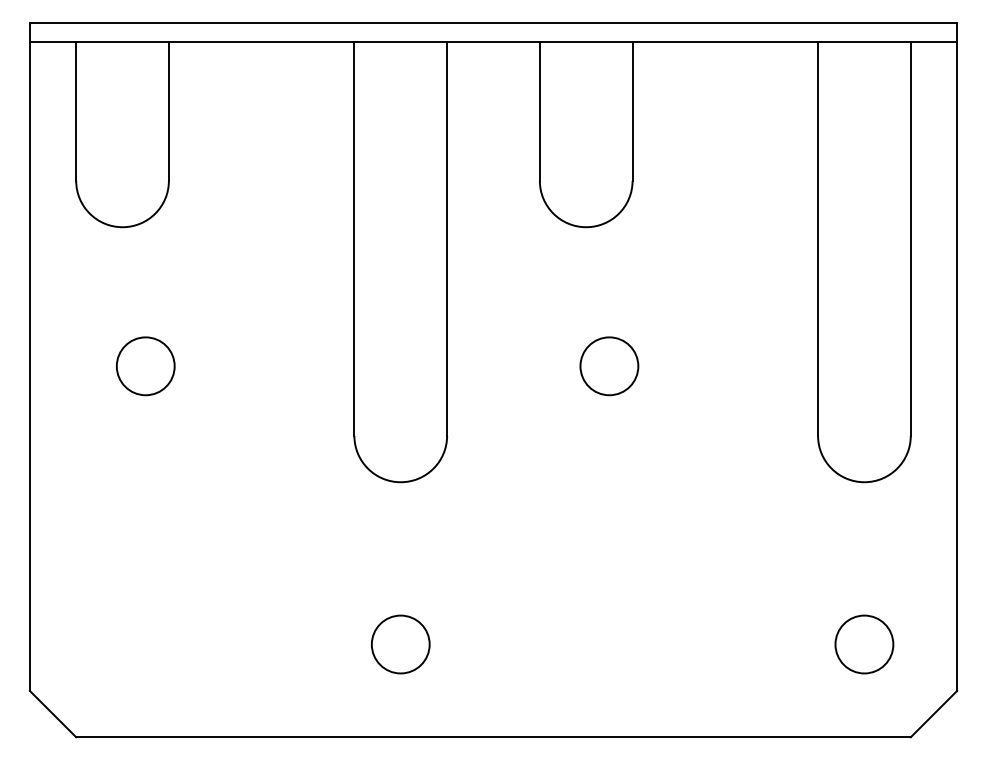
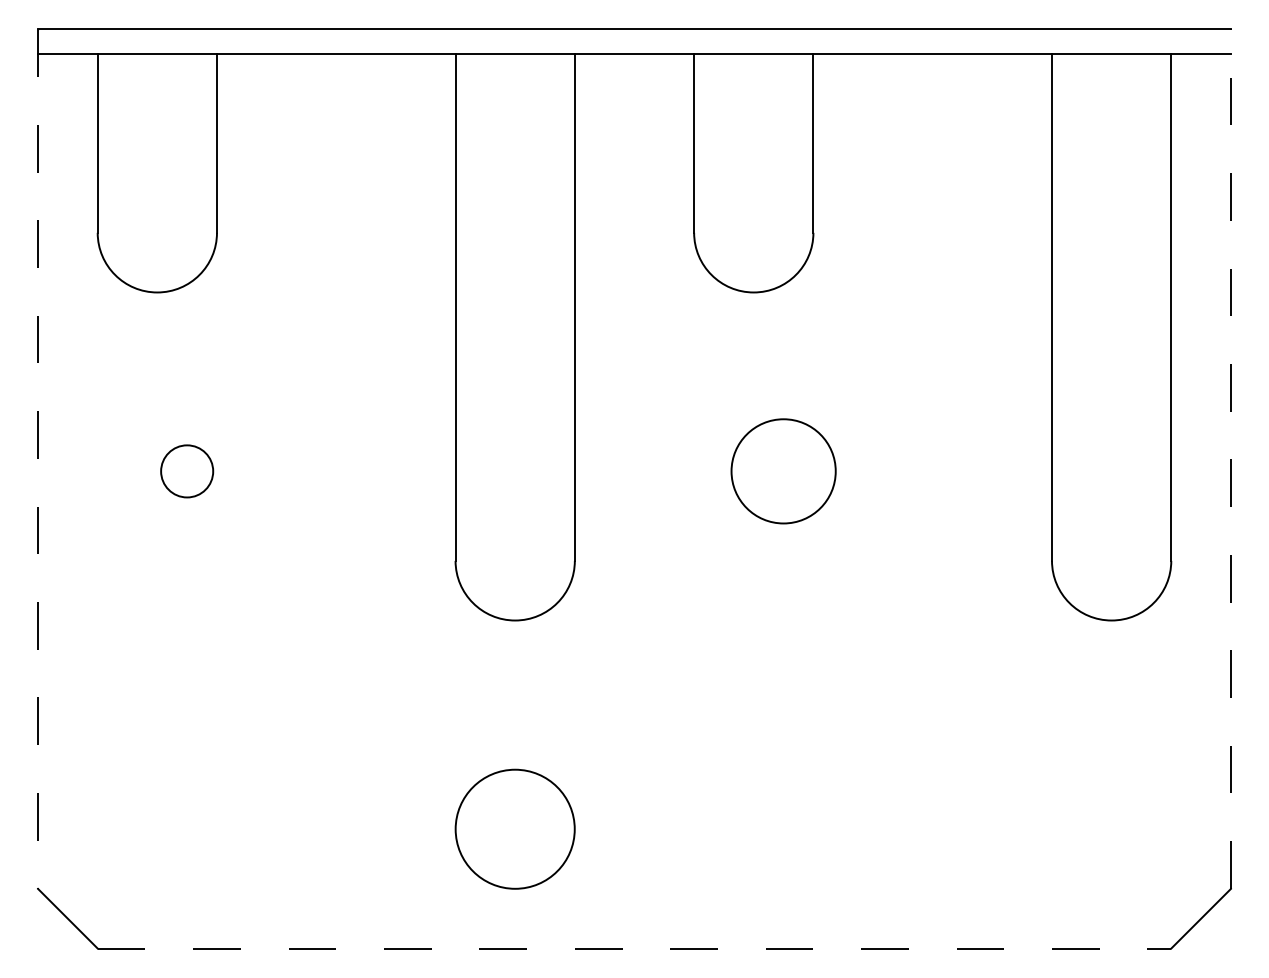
line: (30, 357) -> (38, 459), solid -> dashed
line: (956, 357) -> (1230, 459), solid -> dashed
circle: (145, 366) -> (186, 471), size x0.7
circle: (609, 366) -> (783, 471), size x1.4
circle: (400, 644) -> (515, 829), size x1.6
circle: (864, 644) -> (1111, 829), removed
line: (493, 737) -> (634, 948), solid -> dashed

